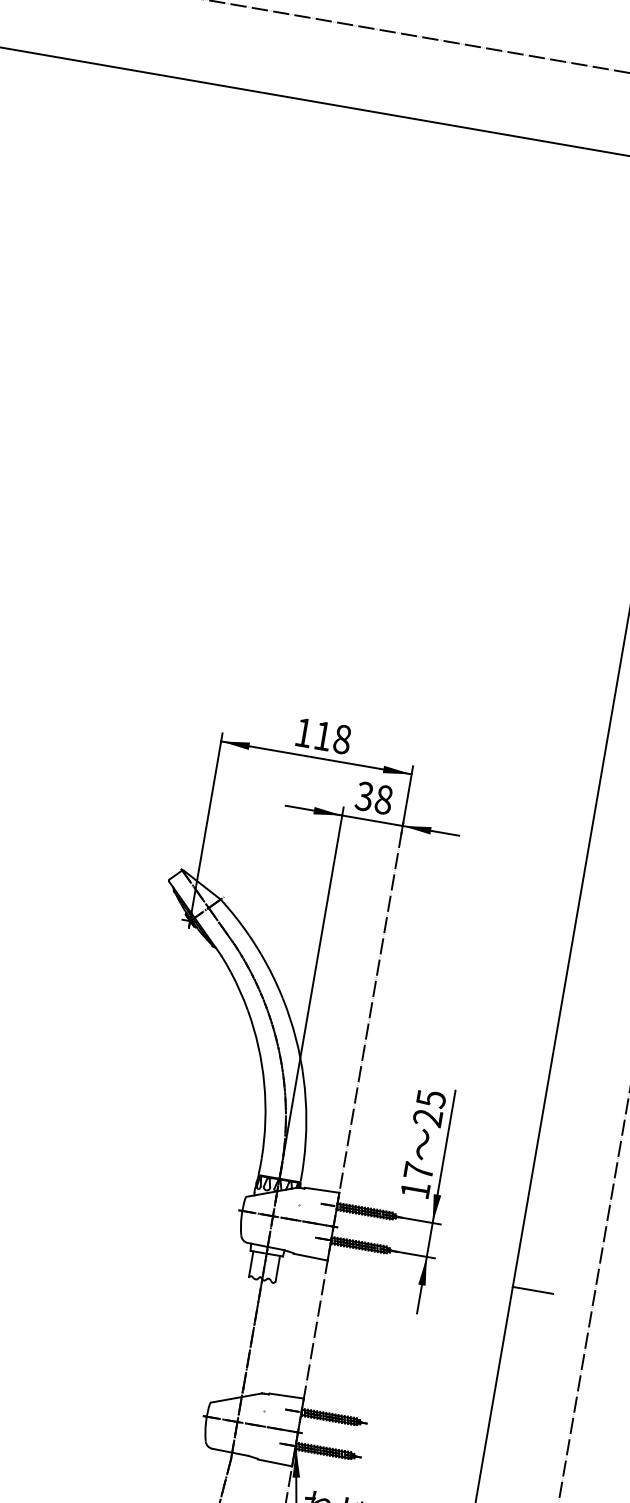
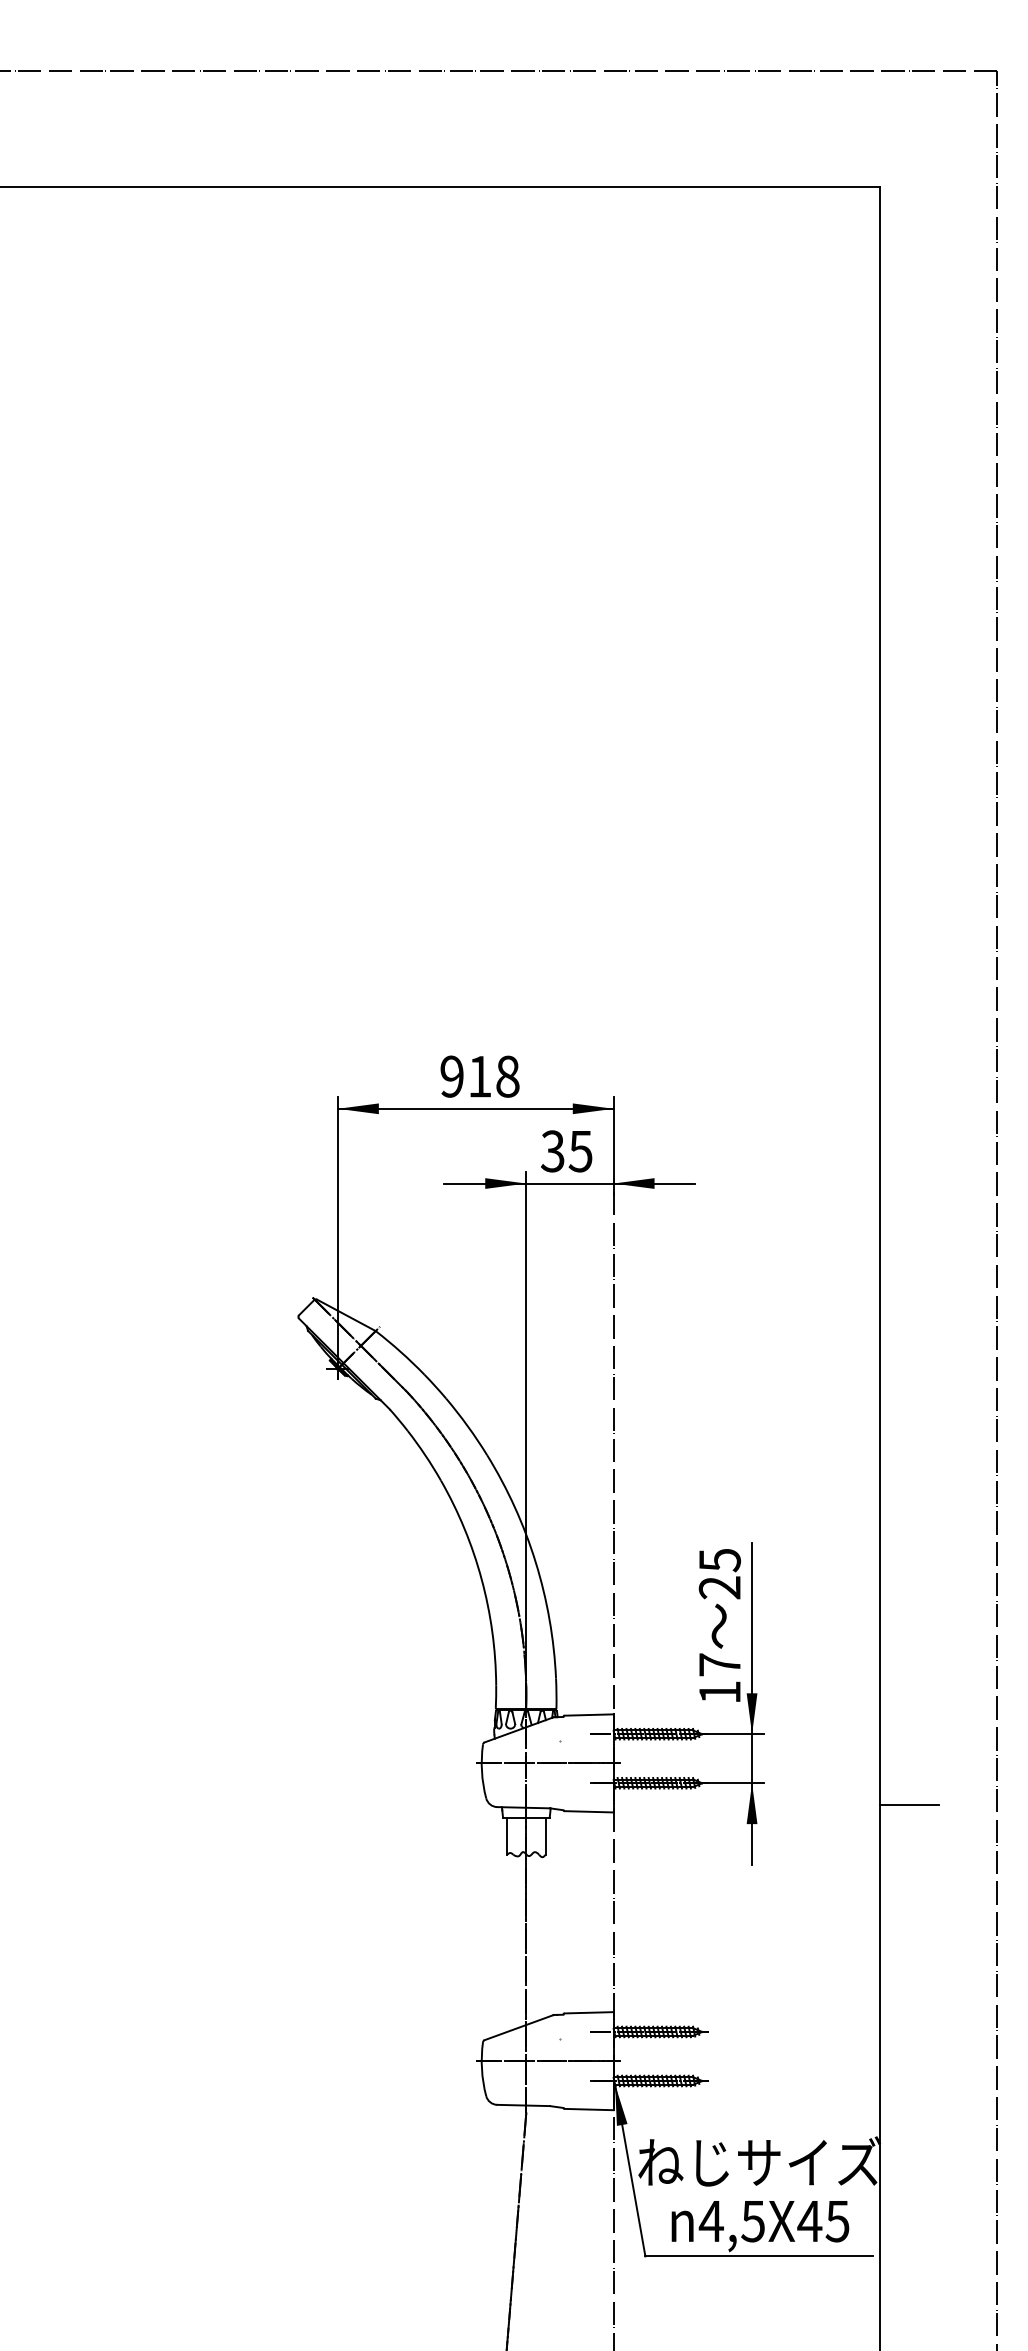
text: (303, 732) -> (451, 1076), 118 -> 918
text: (383, 799) -> (580, 1151), 38 -> 35

